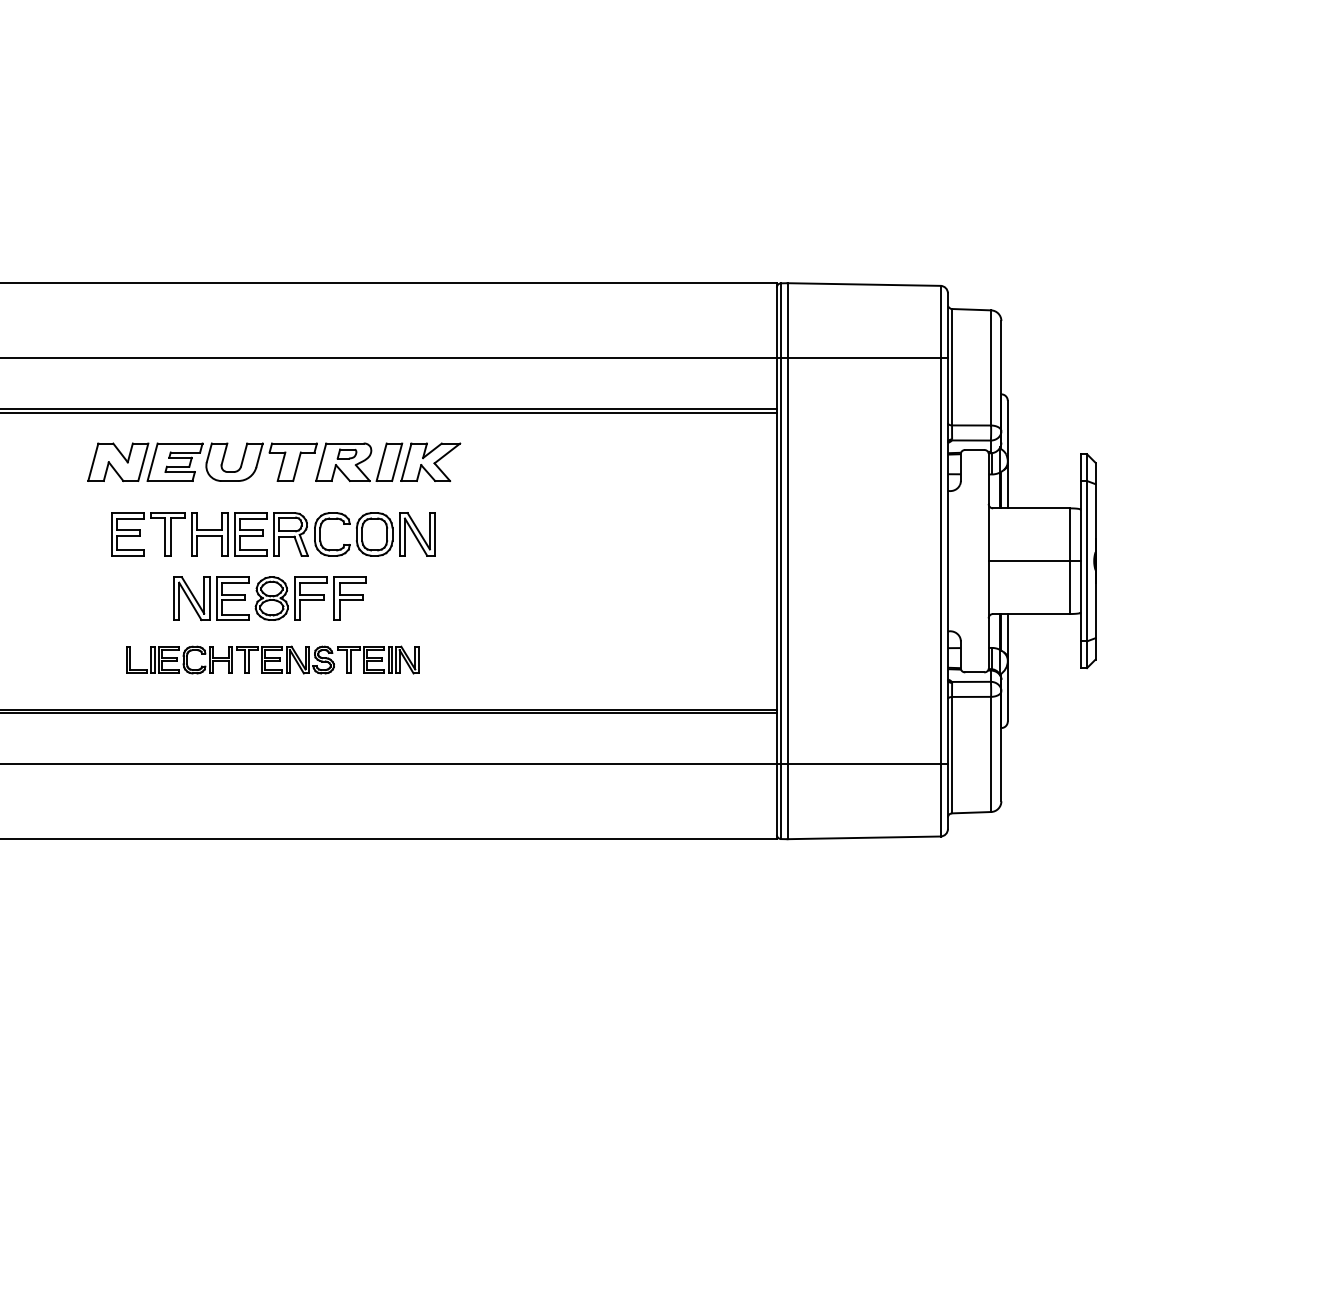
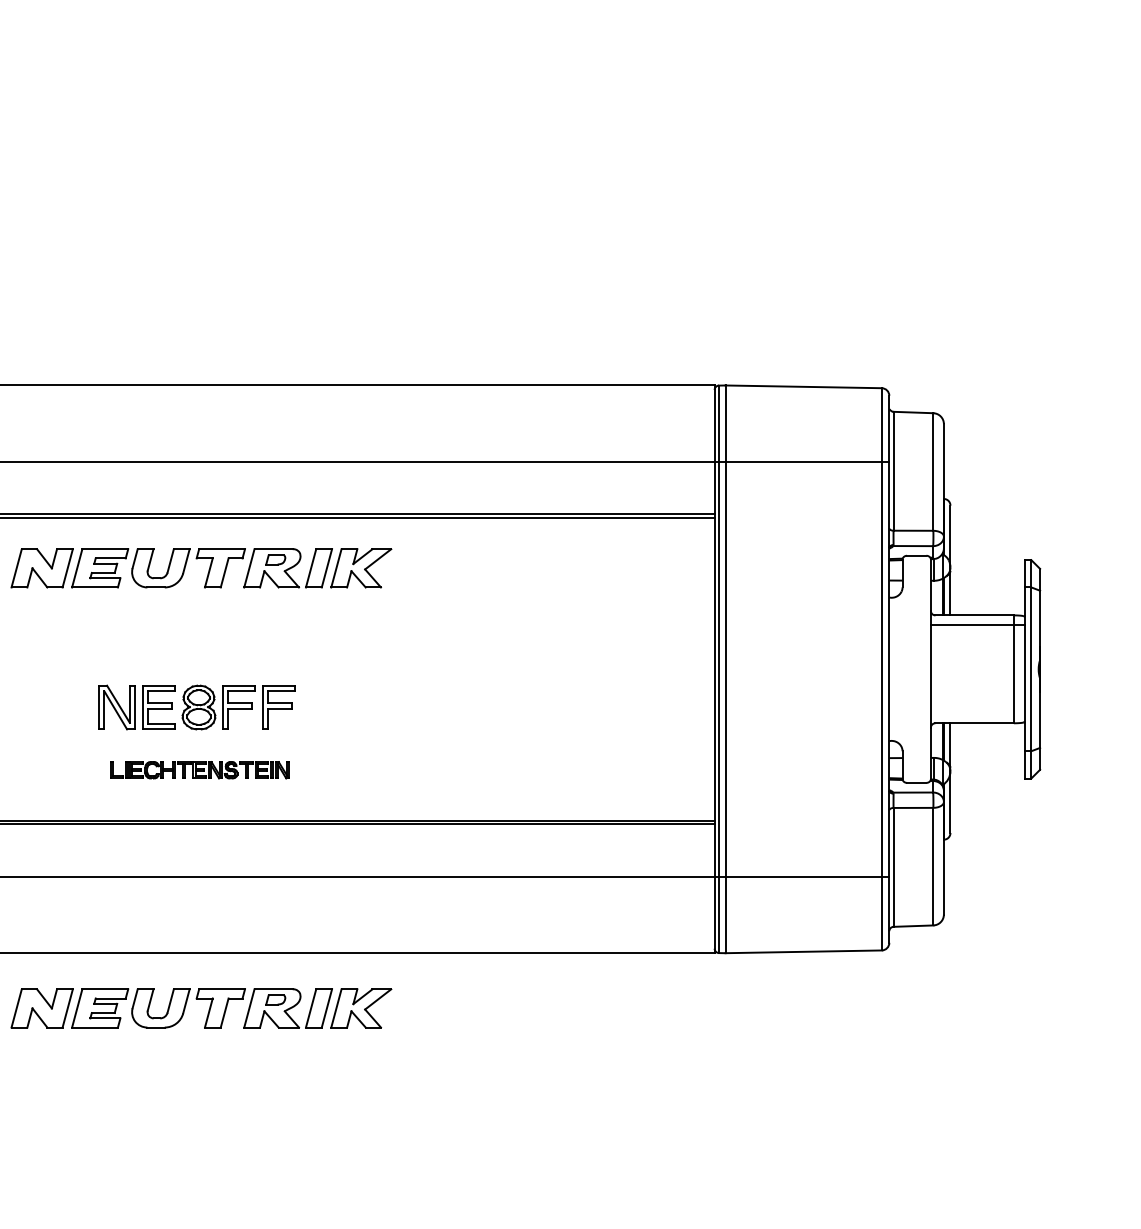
part: (273, 534) -> (200, 642), removed
line: (1034, 561) -> (977, 625), moved
part: (272, 659) -> (199, 769), size x0.6
part: (281, 893) -> (208, 1008), added

